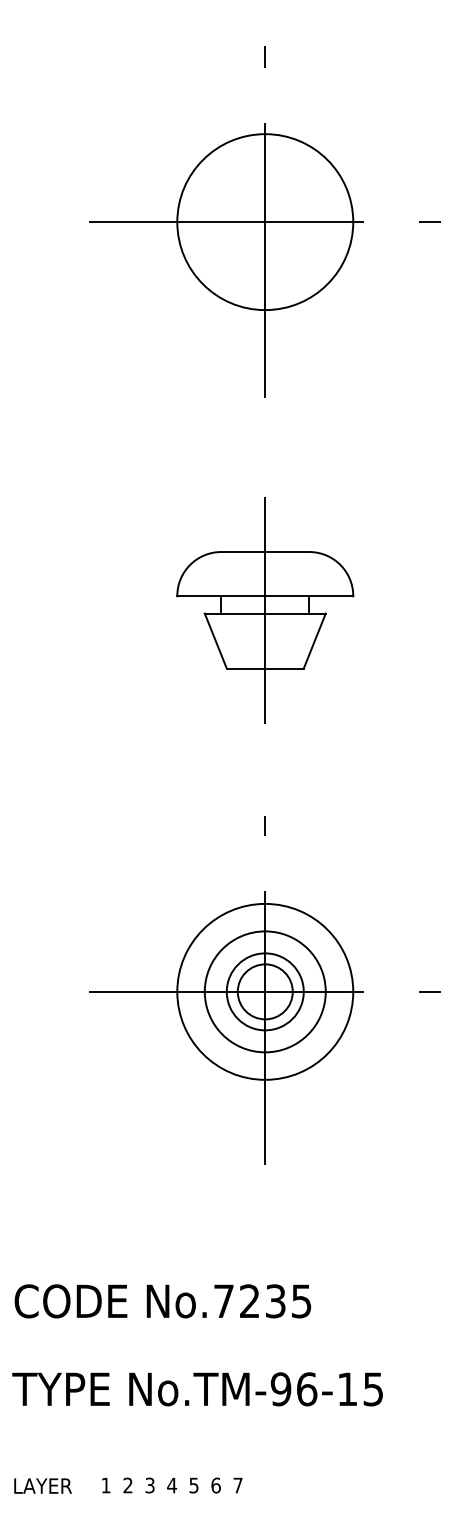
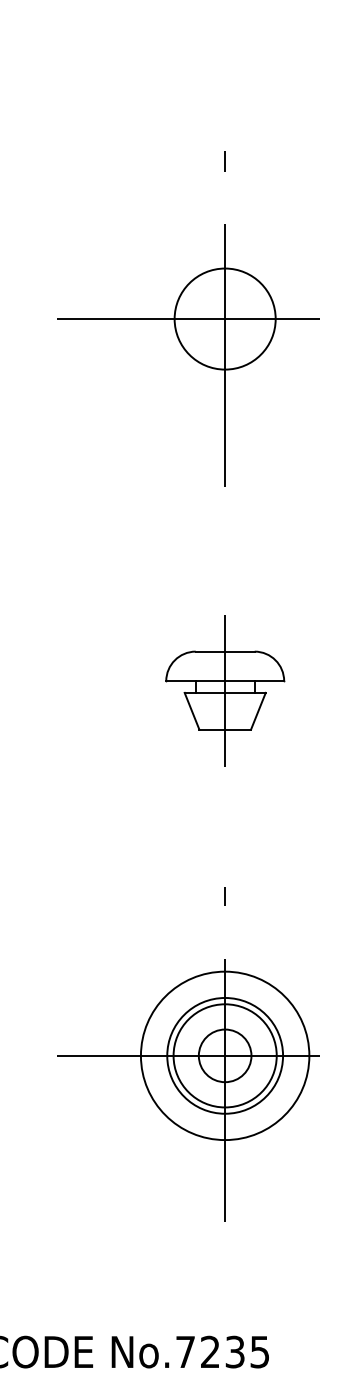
circle: (265, 222) -> (225, 319), size x0.6
part: (265, 610) -> (225, 690), size x0.7
circle: (264, 991) -> (224, 1055), size x1.4

